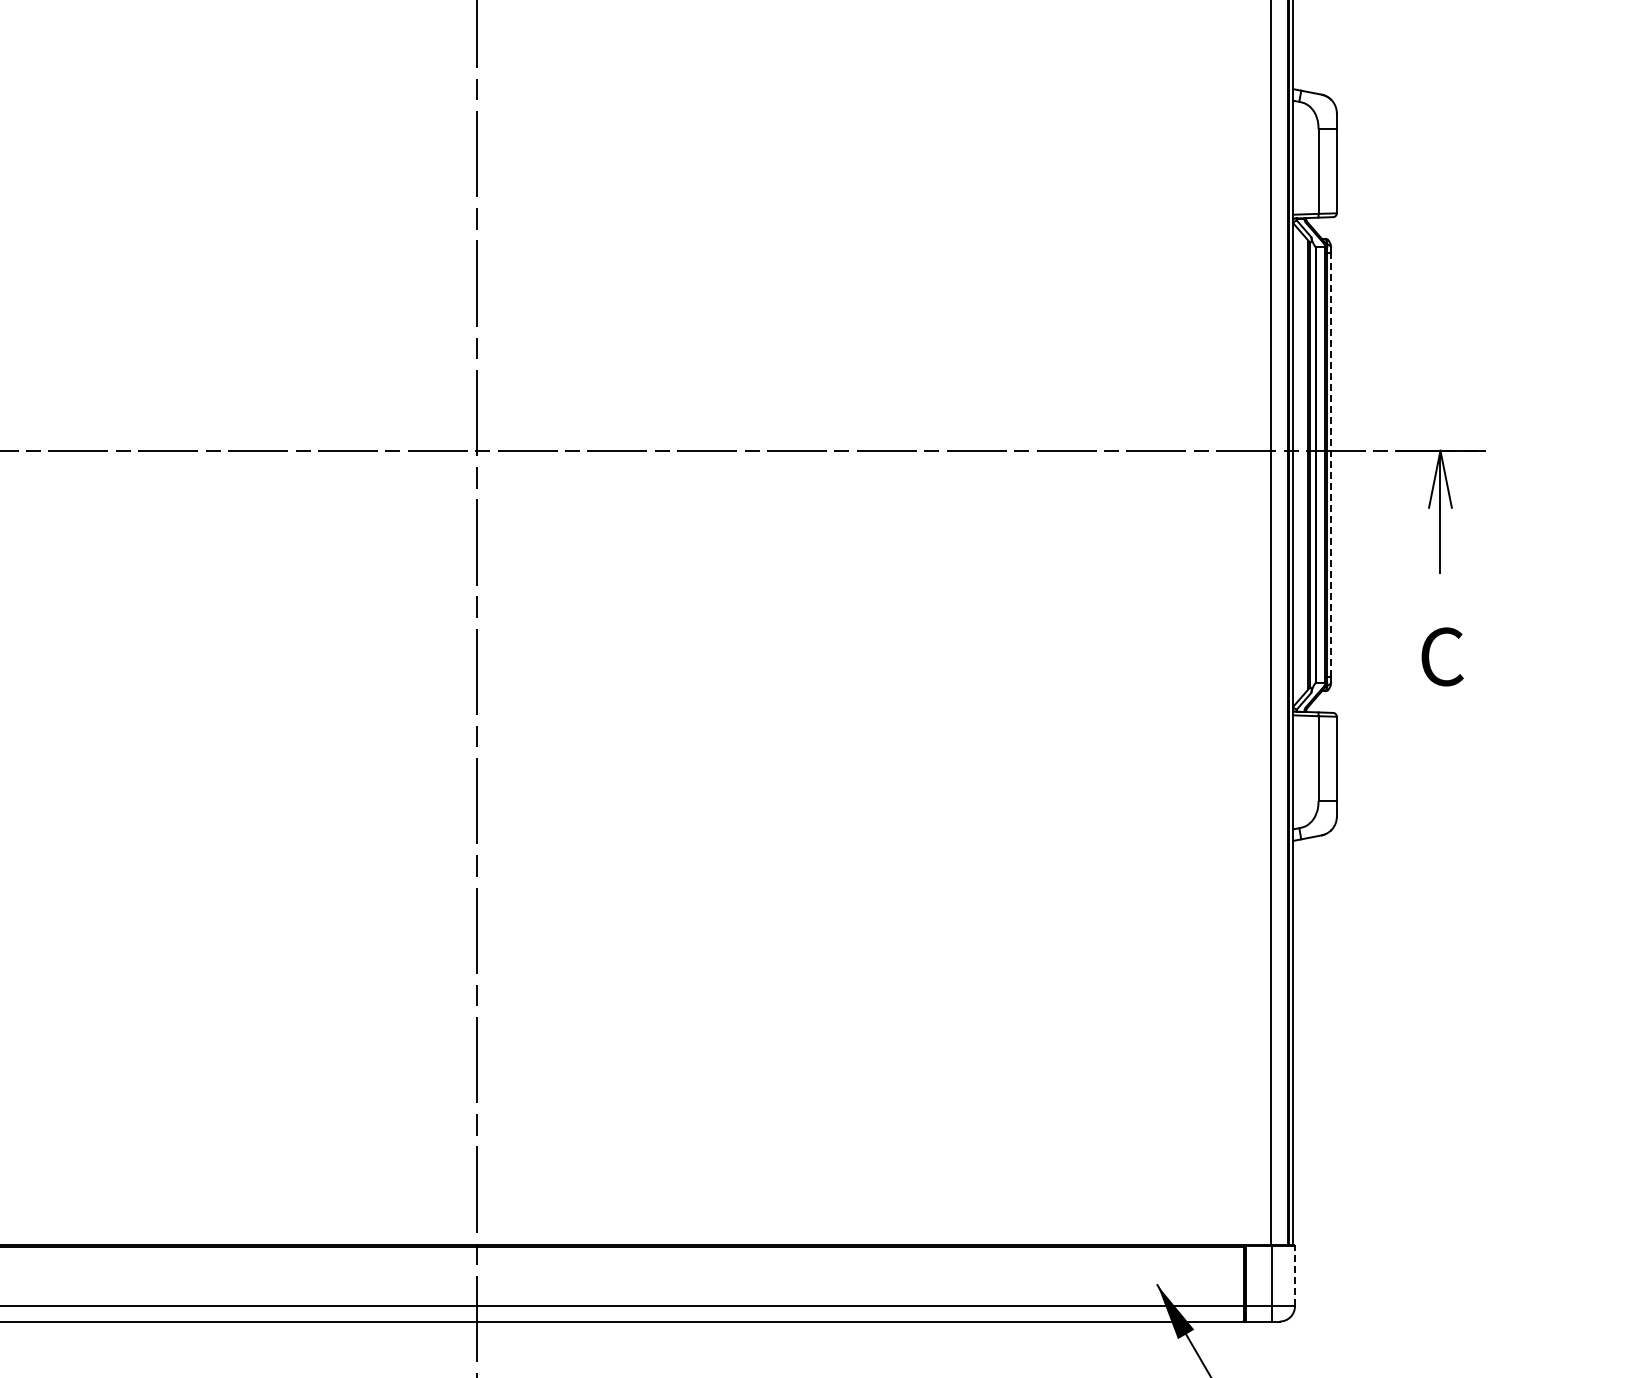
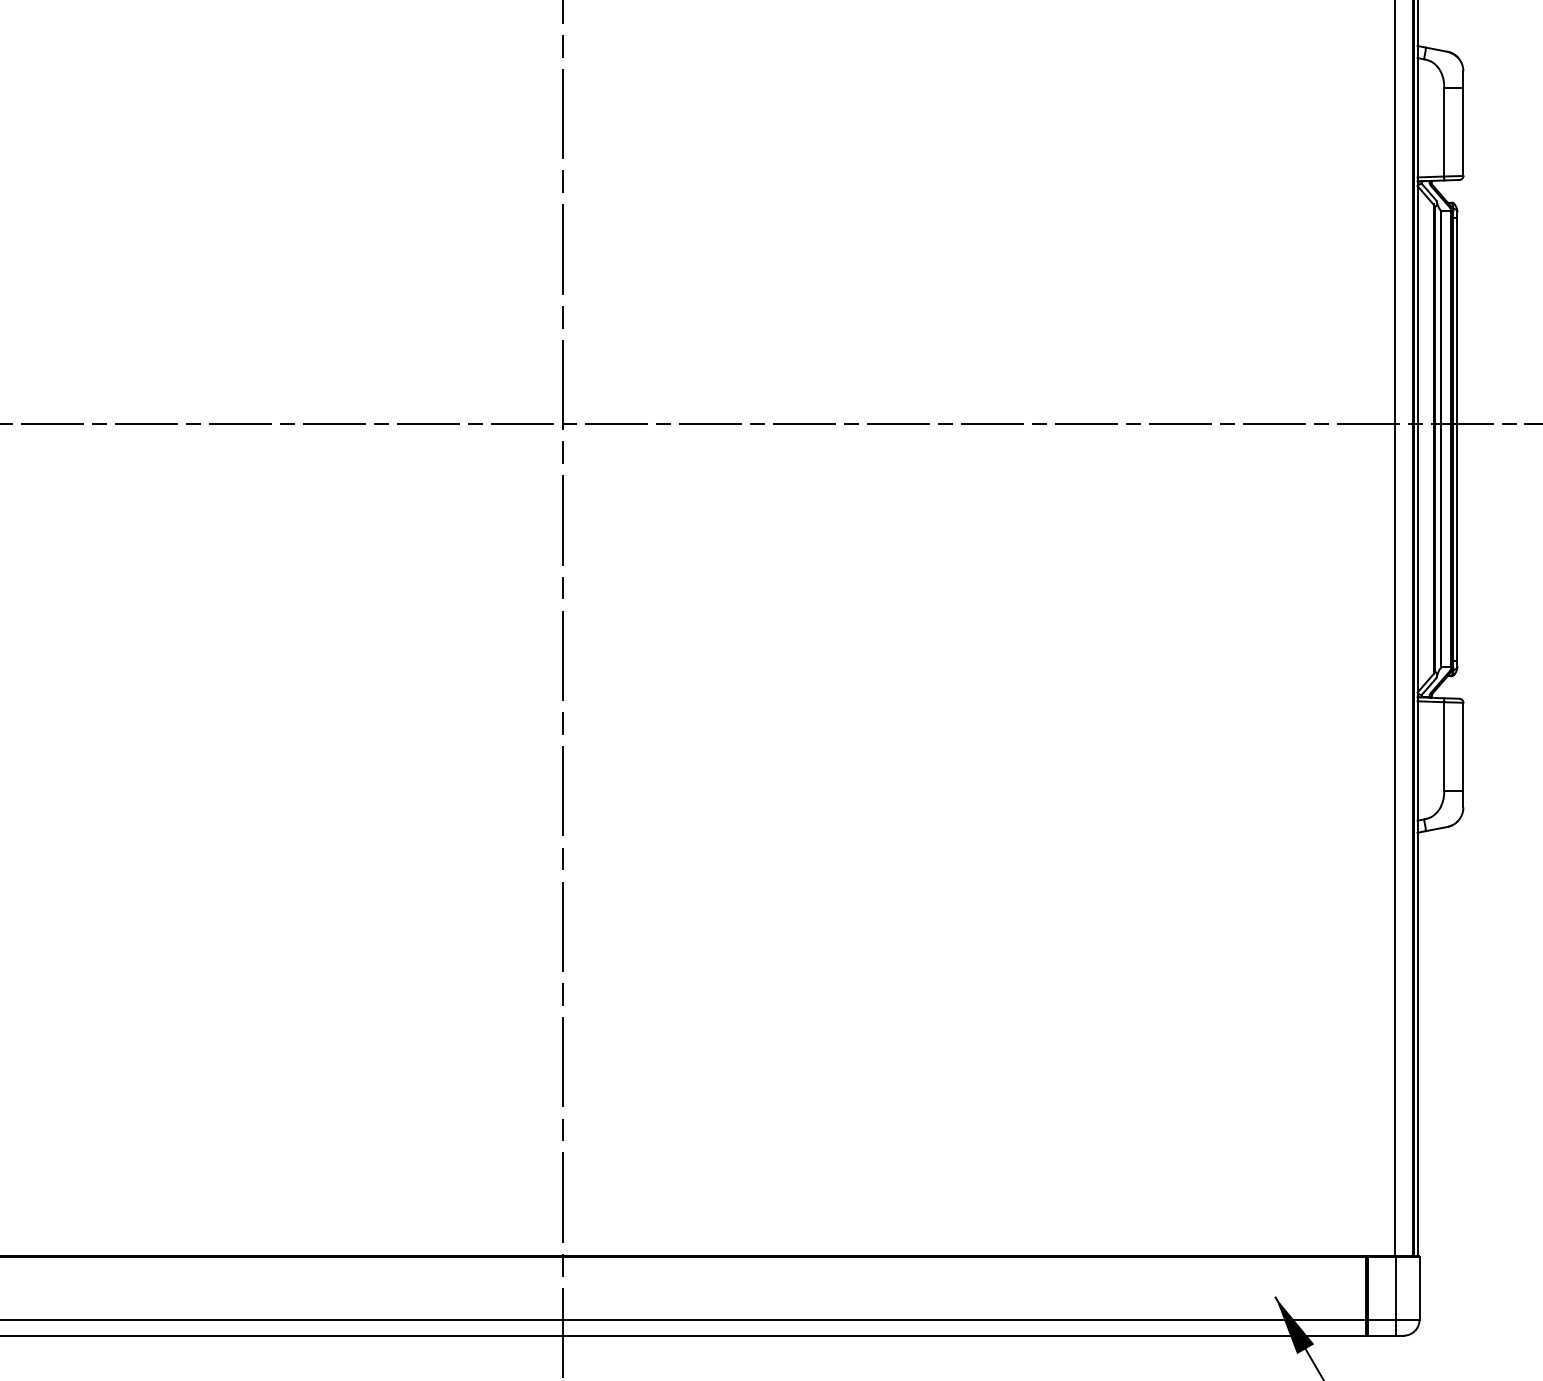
line: (1331, 465) -> (1457, 439), dashed -> solid
line: (1294, 1276) -> (1419, 1288), dashed -> solid

